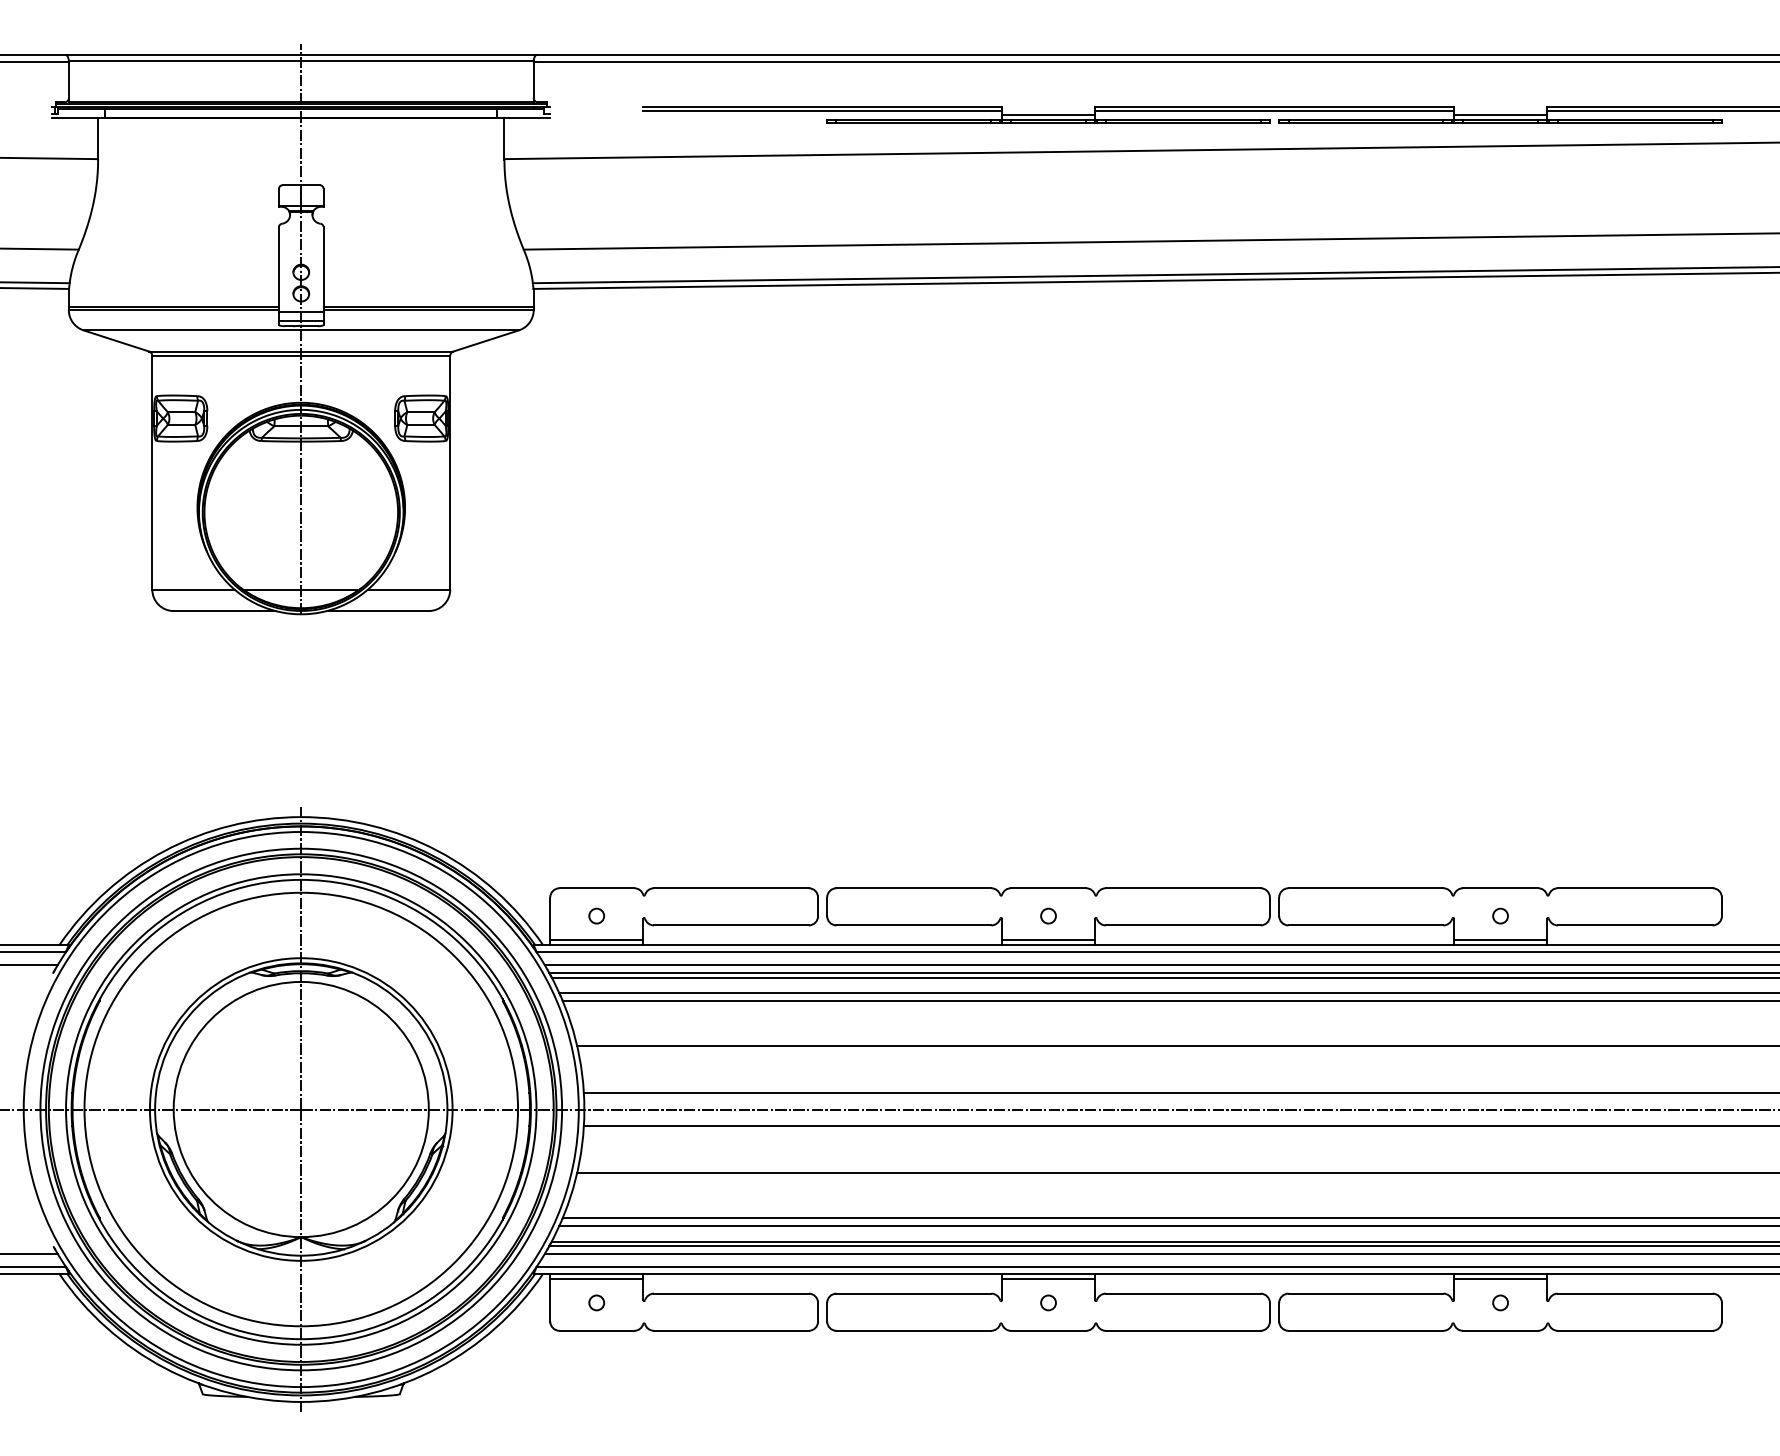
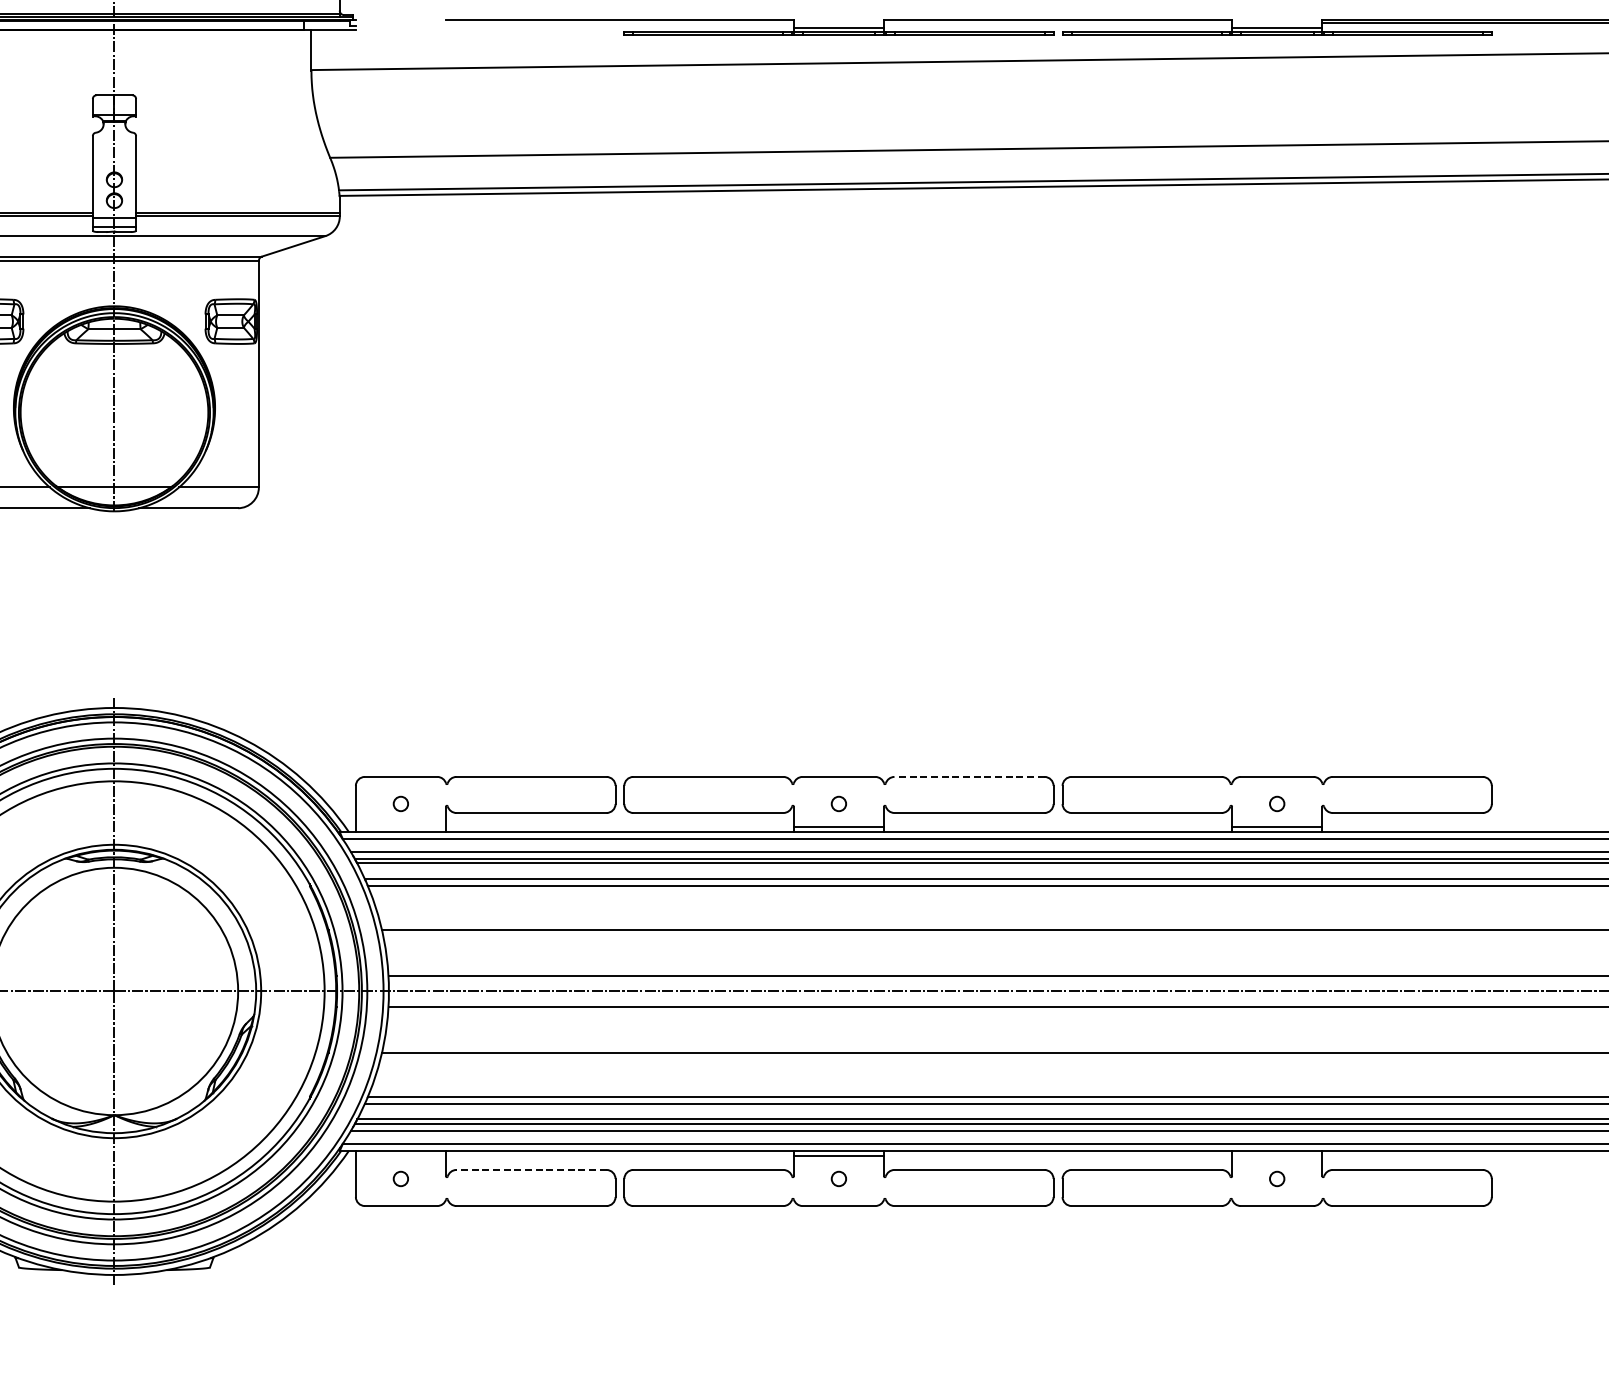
line: (822, 110) -> (619, 22), removed
line: (1274, 110) -> (1058, 22), removed
line: (1182, 888) -> (968, 777), solid -> dashed
line: (596, 940) -> (400, 827), removed
line: (596, 1278) -> (400, 1155), removed
line: (1500, 1278) -> (1277, 1155), removed
line: (730, 1293) -> (530, 1169), solid -> dashed

